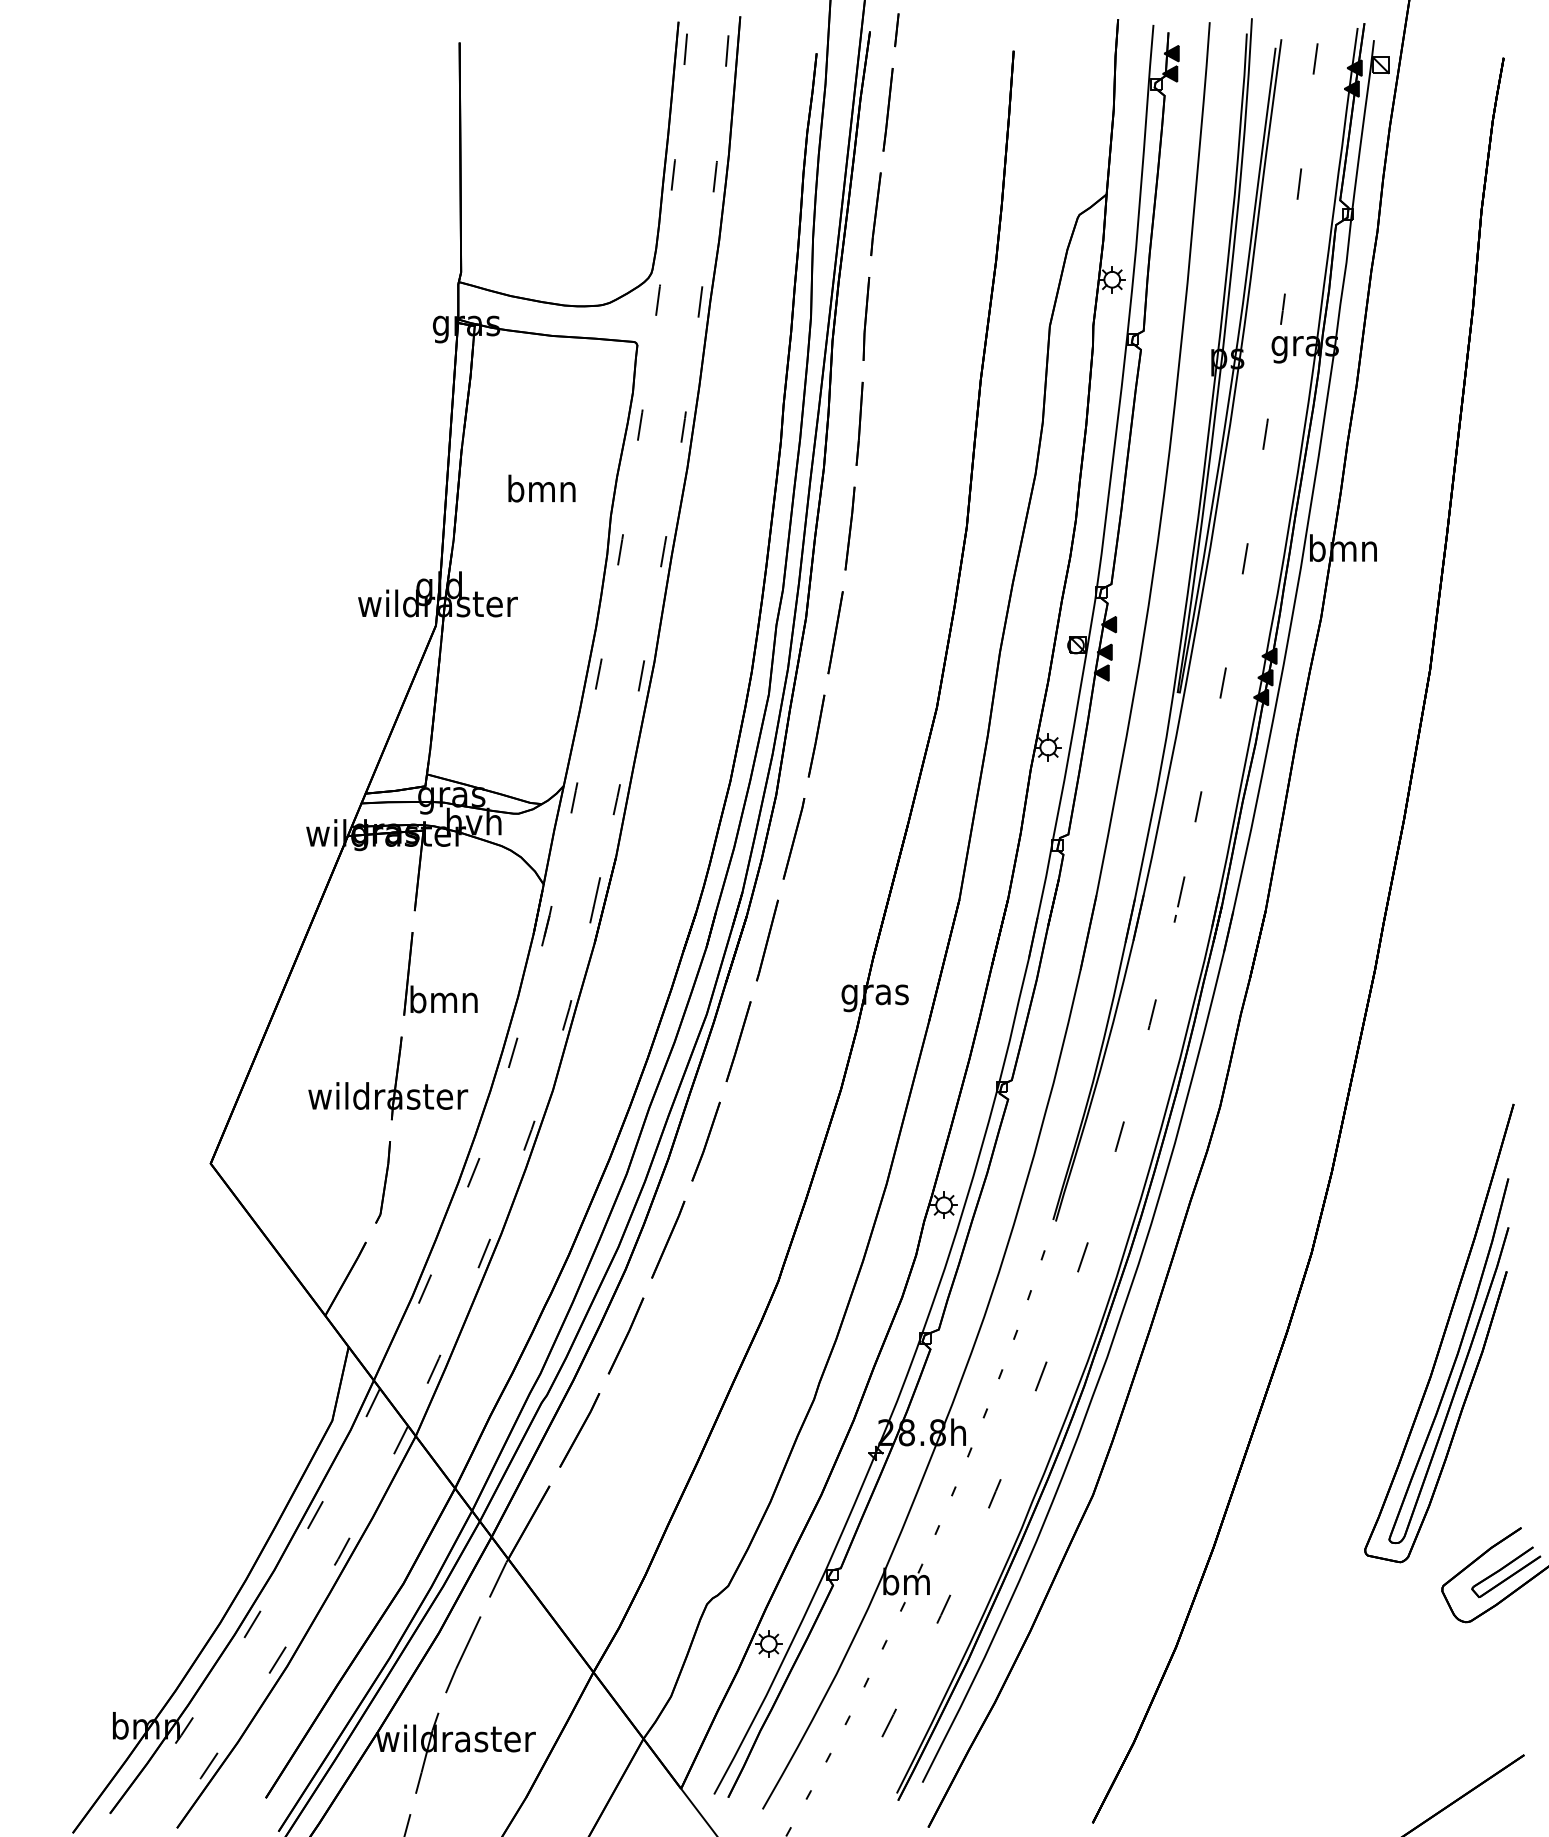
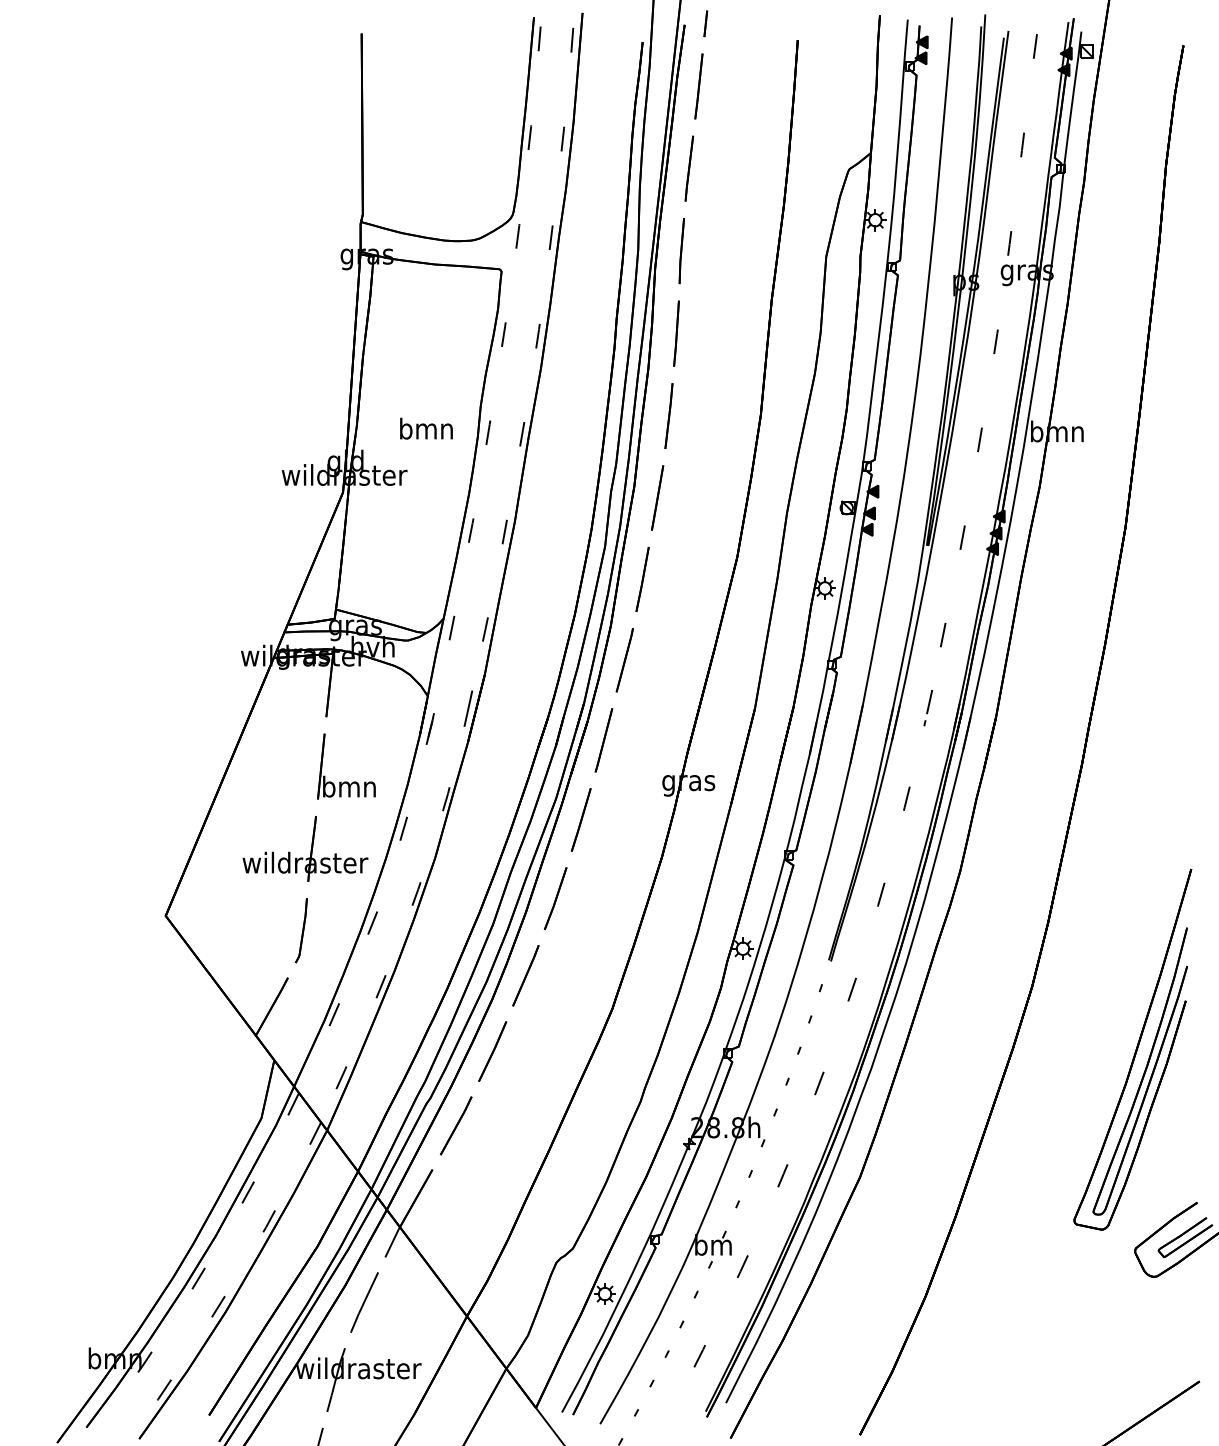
text: (541, 488) -> (426, 428), moved

